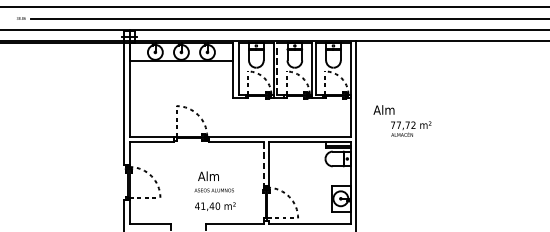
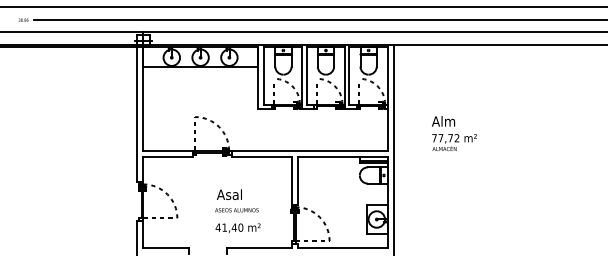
line: (277, 68) -> (306, 75), dashed -> solid
text: (384, 110) -> (443, 121), moved
line: (263, 164) -> (291, 181), dashed -> solid
text: (207, 176) -> (229, 194), Alm -> Asal

